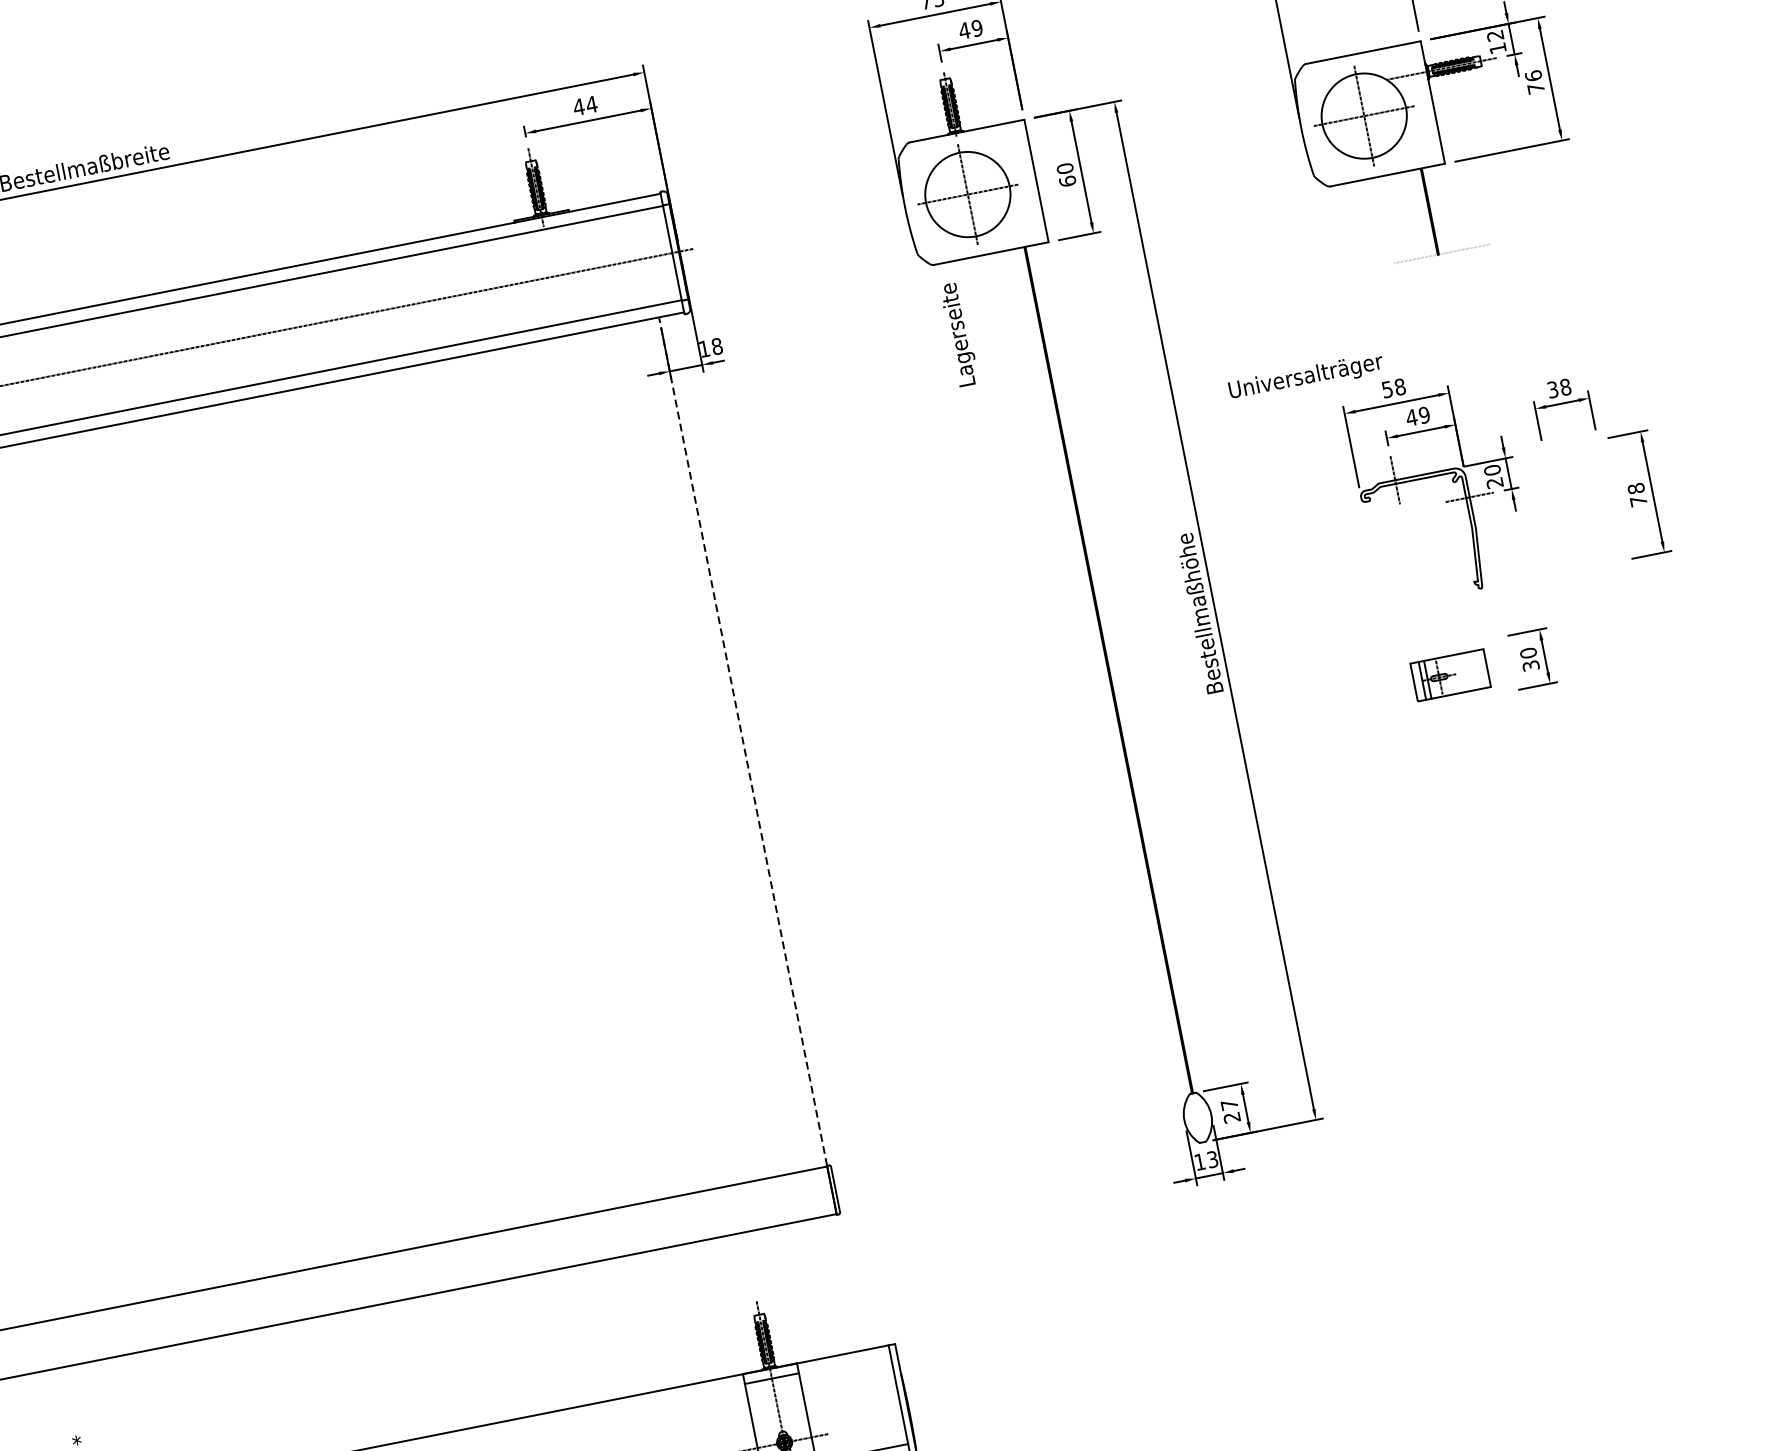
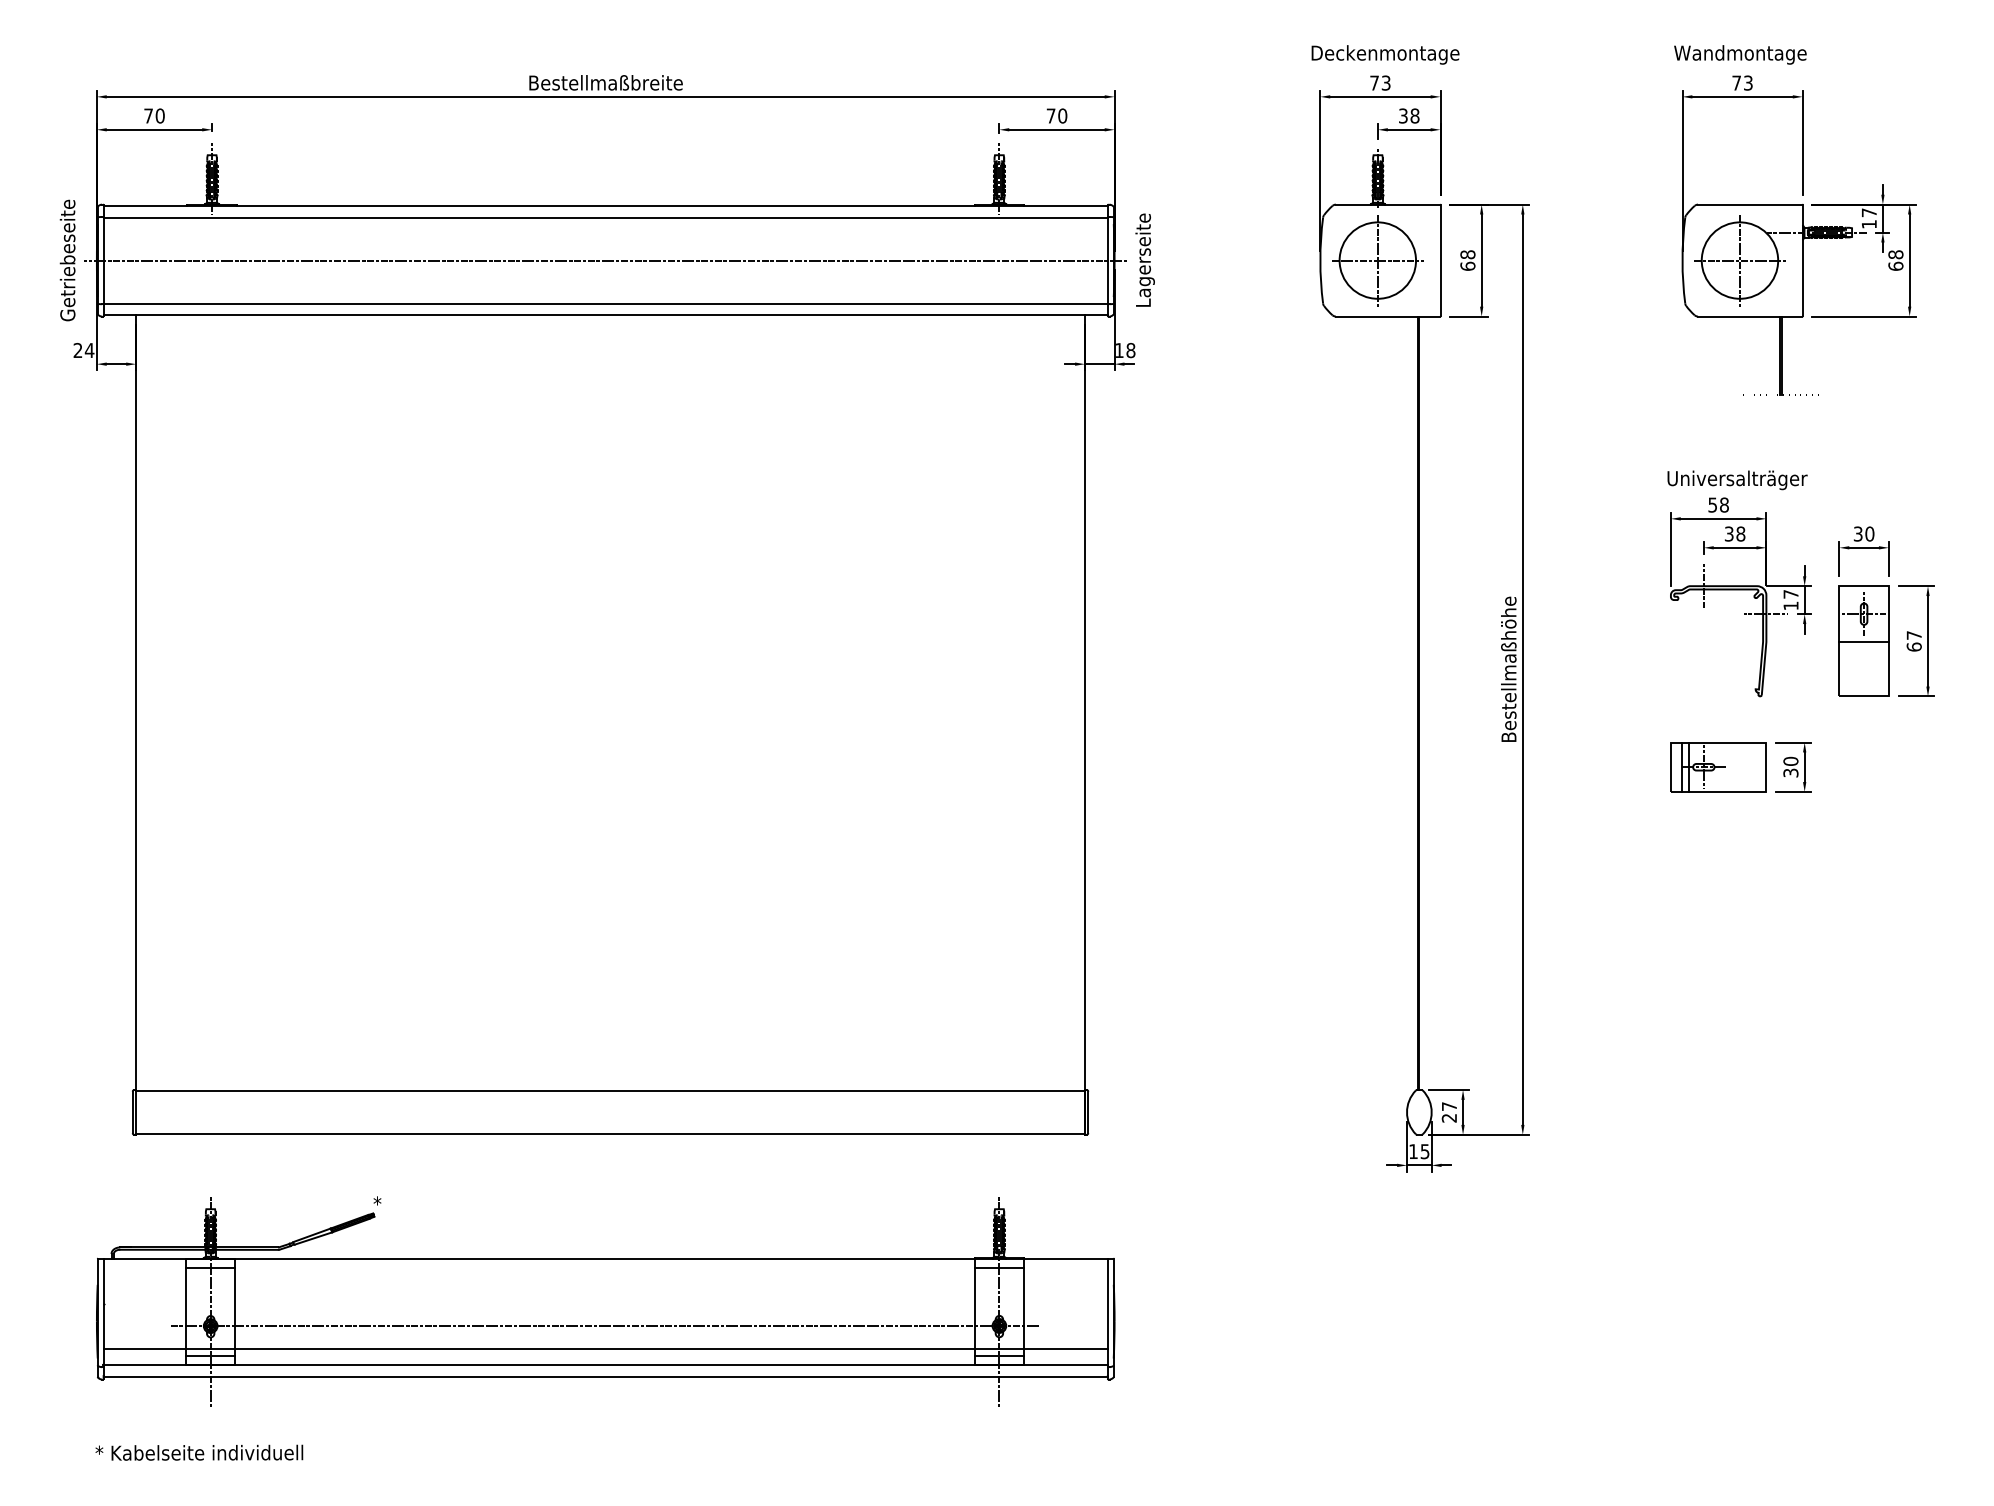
text: (970, 29) -> (1408, 115), 49 -> 38
text: (1494, 35) -> (1868, 212), 12 -> 17
text: (1534, 82) -> (1895, 260), 76 -> 68
text: (584, 105) -> (1056, 115), 44 -> 70
text: (1064, 168) -> (1467, 254), 60 -> 68
text: (958, 333) -> (1144, 259), moved
text: (1306, 377) -> (1737, 480), moved
text: (1565, 386) -> (1869, 533), 38 -> 30
text: (1417, 415) -> (1734, 533), 49 -> 38
text: (1492, 476) -> (1790, 599), 20 -> 17
text: (1636, 495) -> (1913, 641), 78 -> 67
part: (1581, 505) -> (1863, 640), added
part: (1450, 675) -> (1718, 767), size x1.43
line: (742, 741) -> (1084, 702), dashed -> solid
text: (1213, 1159) -> (1425, 1151), 13 -> 15

